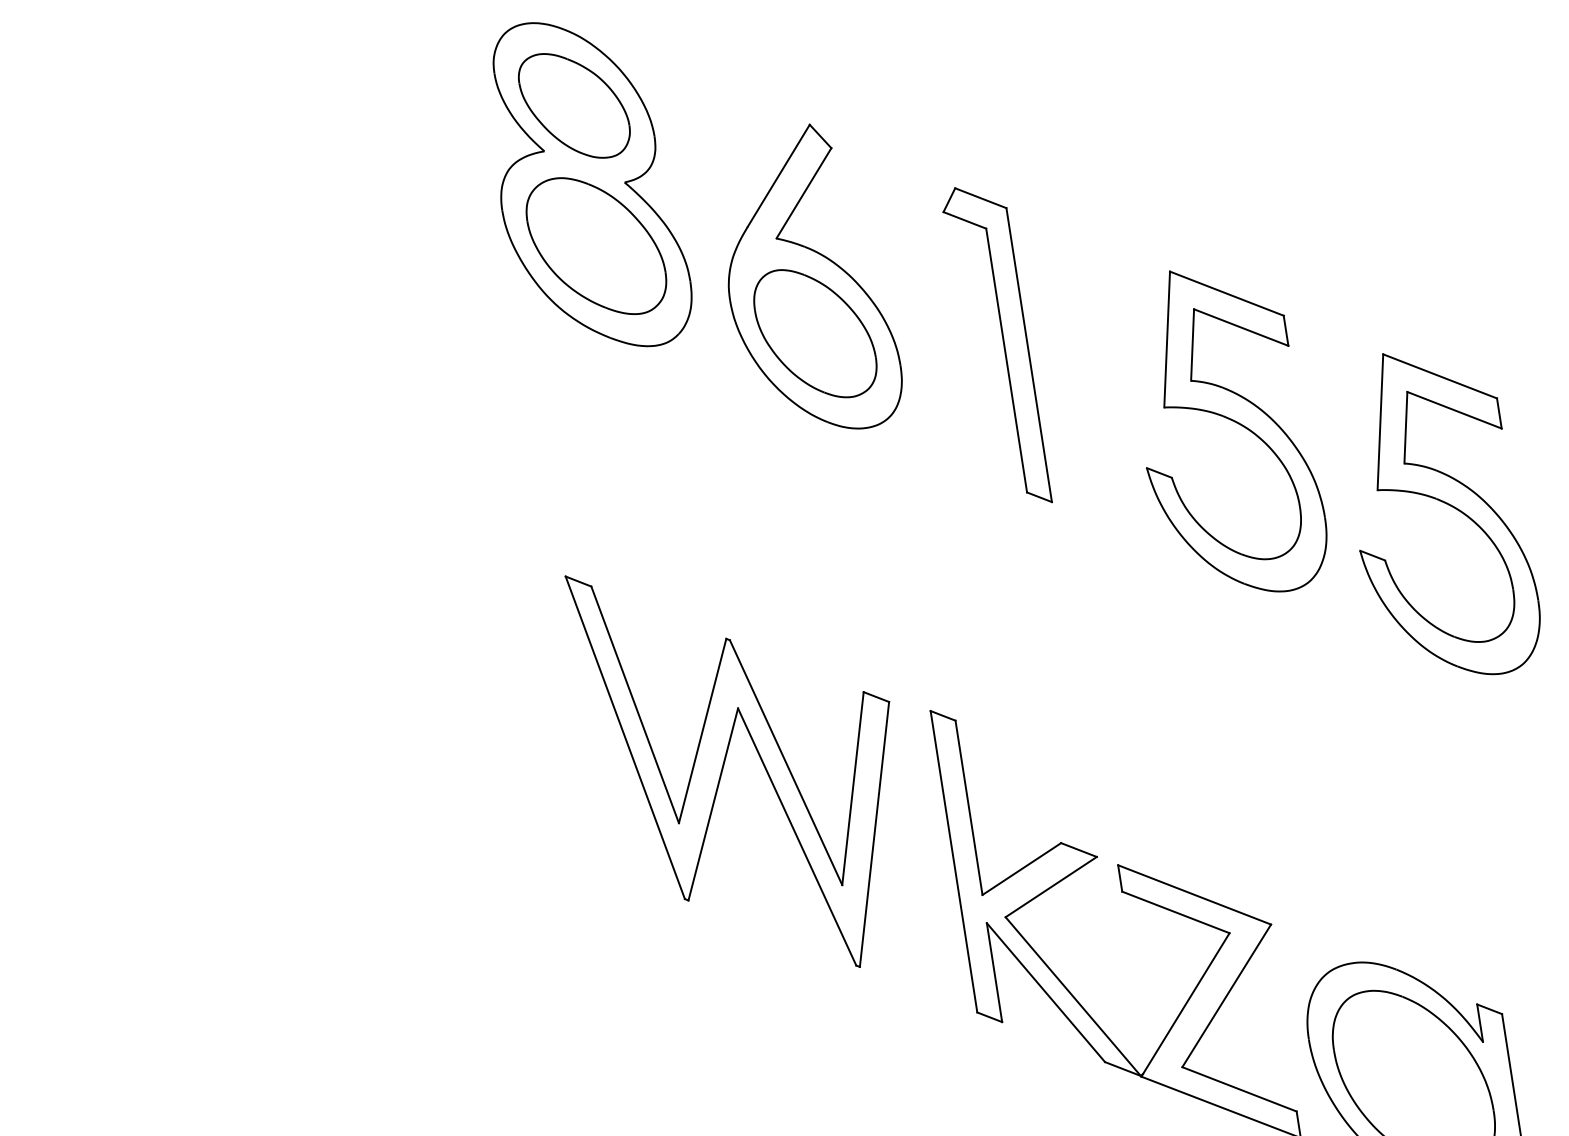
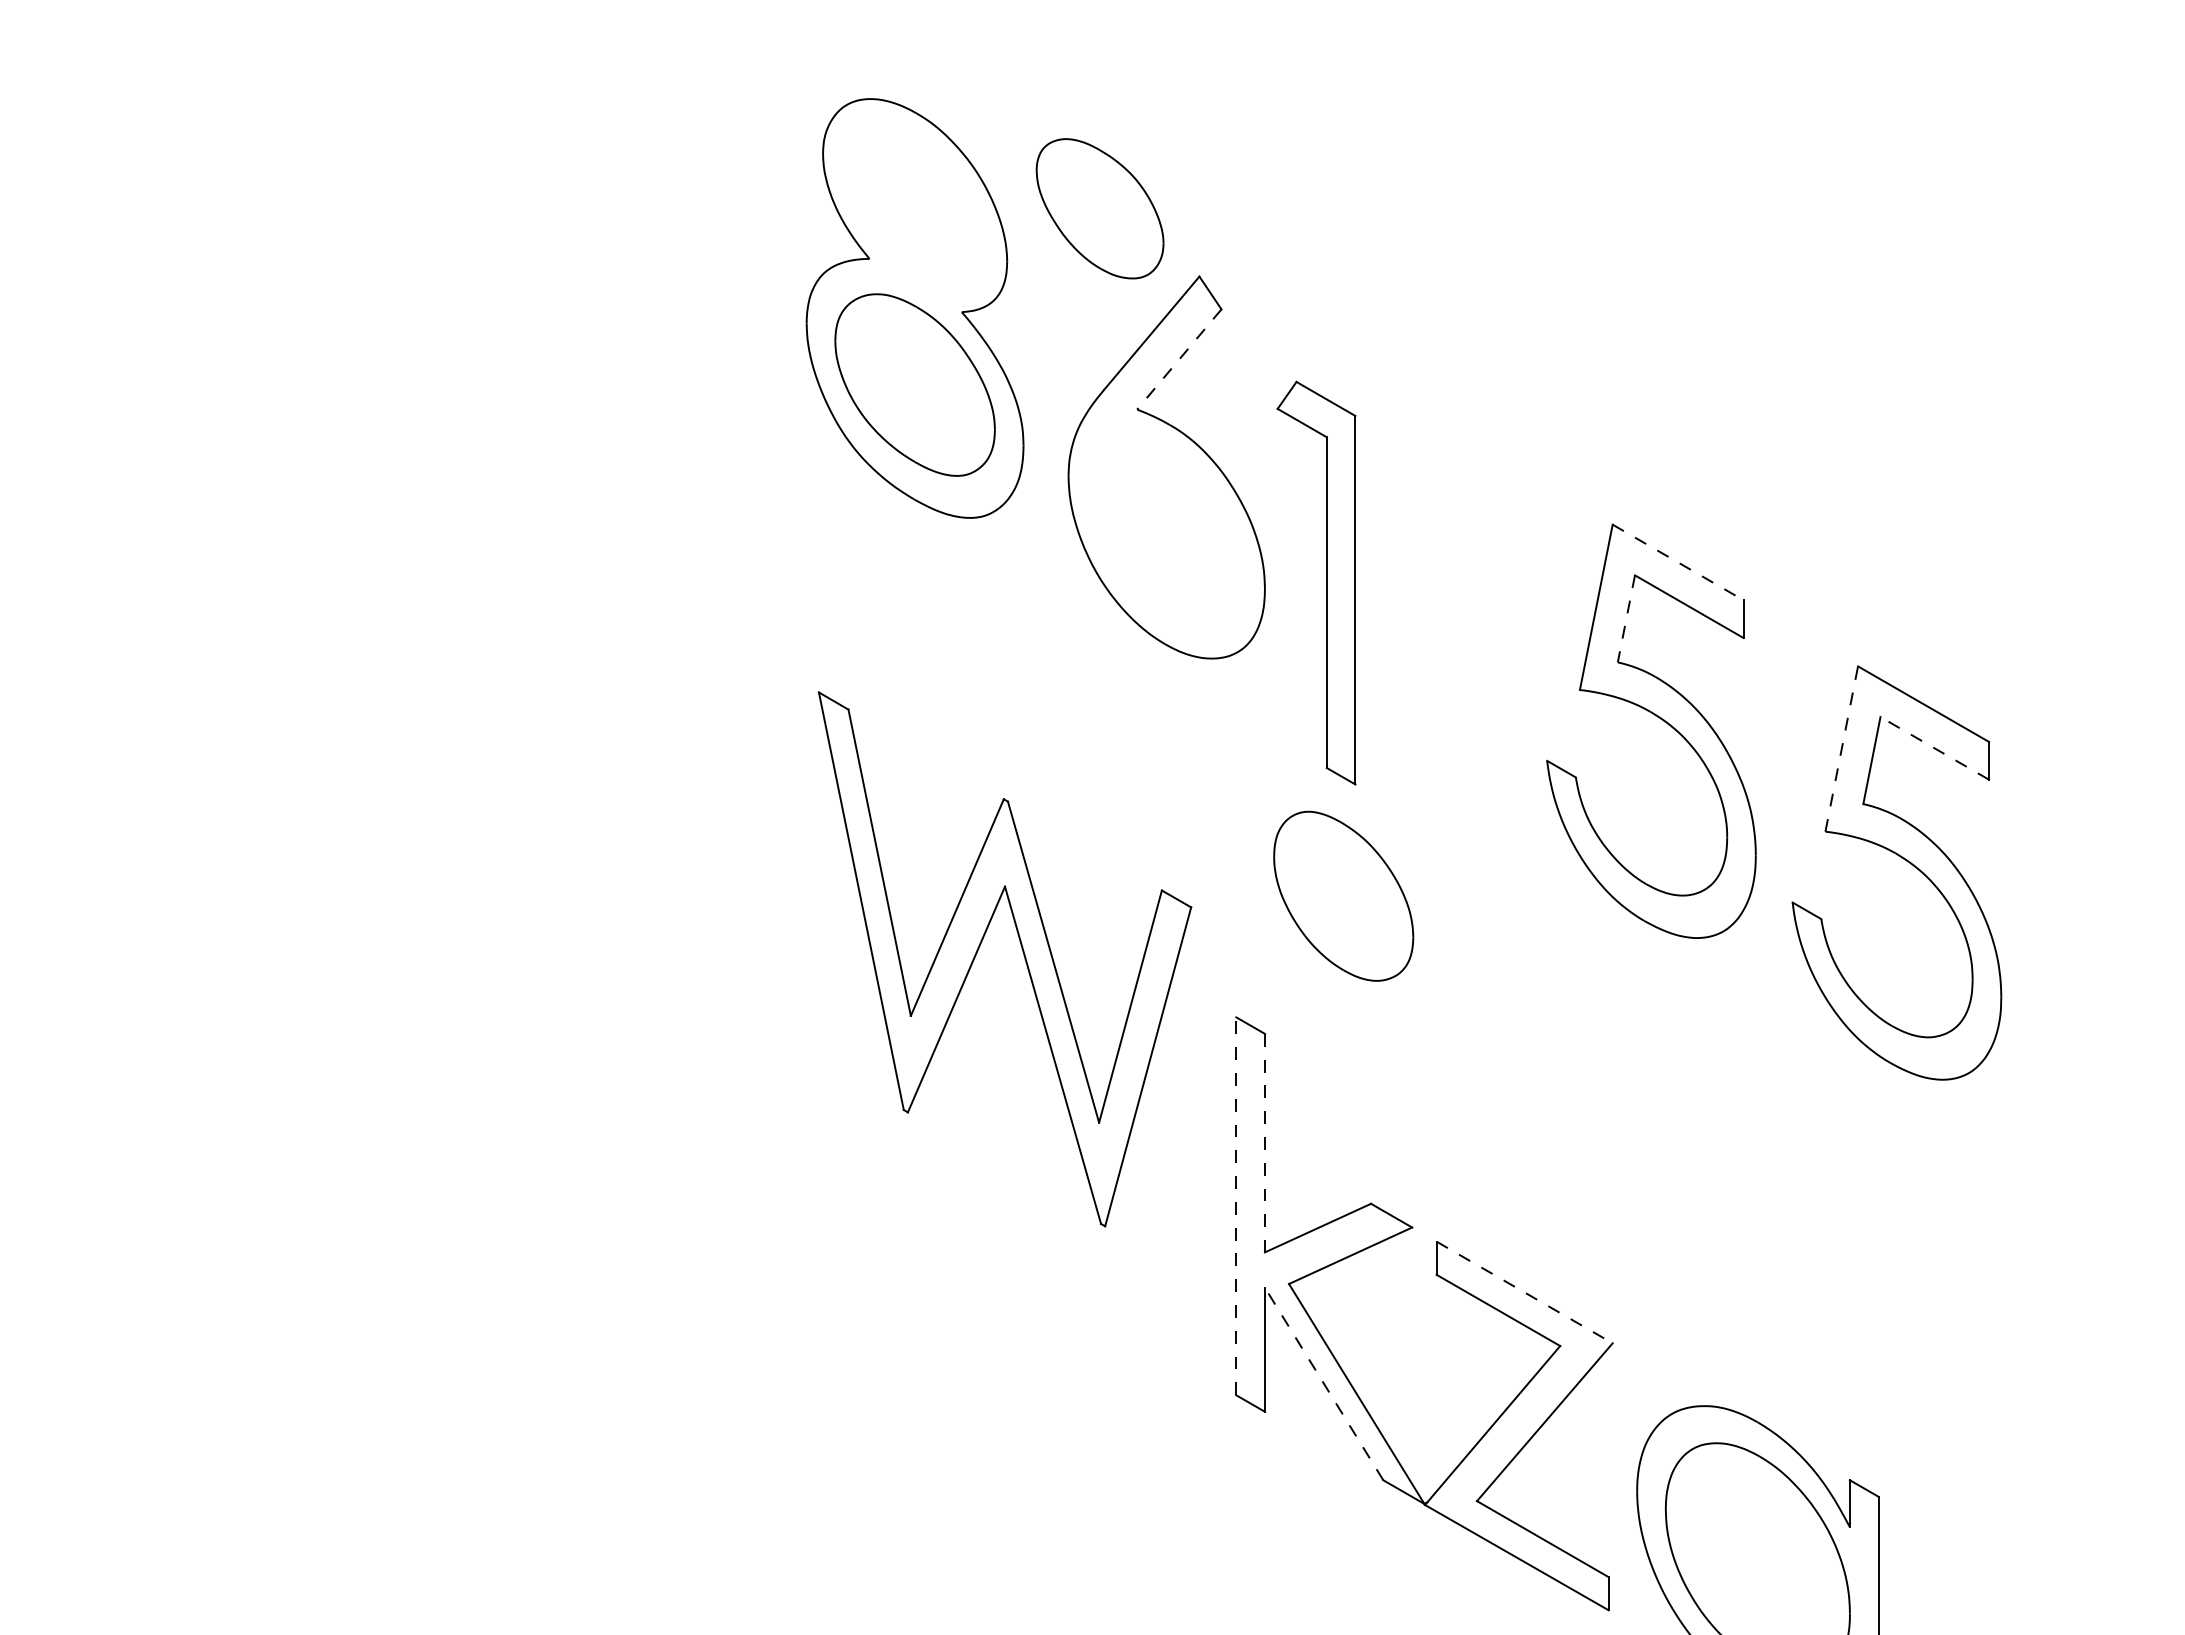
part: (574, 105) -> (1099, 208), moved
line: (804, 193) -> (1179, 359), solid -> dashed
line: (1227, 293) -> (1678, 562), solid -> dashed
part: (815, 332) -> (1343, 895), moved
part: (1003, 344) -> (1326, 582), moved
line: (1192, 345) -> (1626, 619), solid -> dashed
line: (1454, 410) -> (1934, 748), solid -> dashed
line: (1380, 421) -> (1841, 748), solid -> dashed
part: (760, 758) -> (1022, 952), moved
line: (968, 808) -> (1264, 1143), solid -> dashed
line: (954, 861) -> (1236, 1206), solid -> dashed
line: (1194, 894) -> (1524, 1292), solid -> dashed
line: (1046, 992) -> (1324, 1384), solid -> dashed

